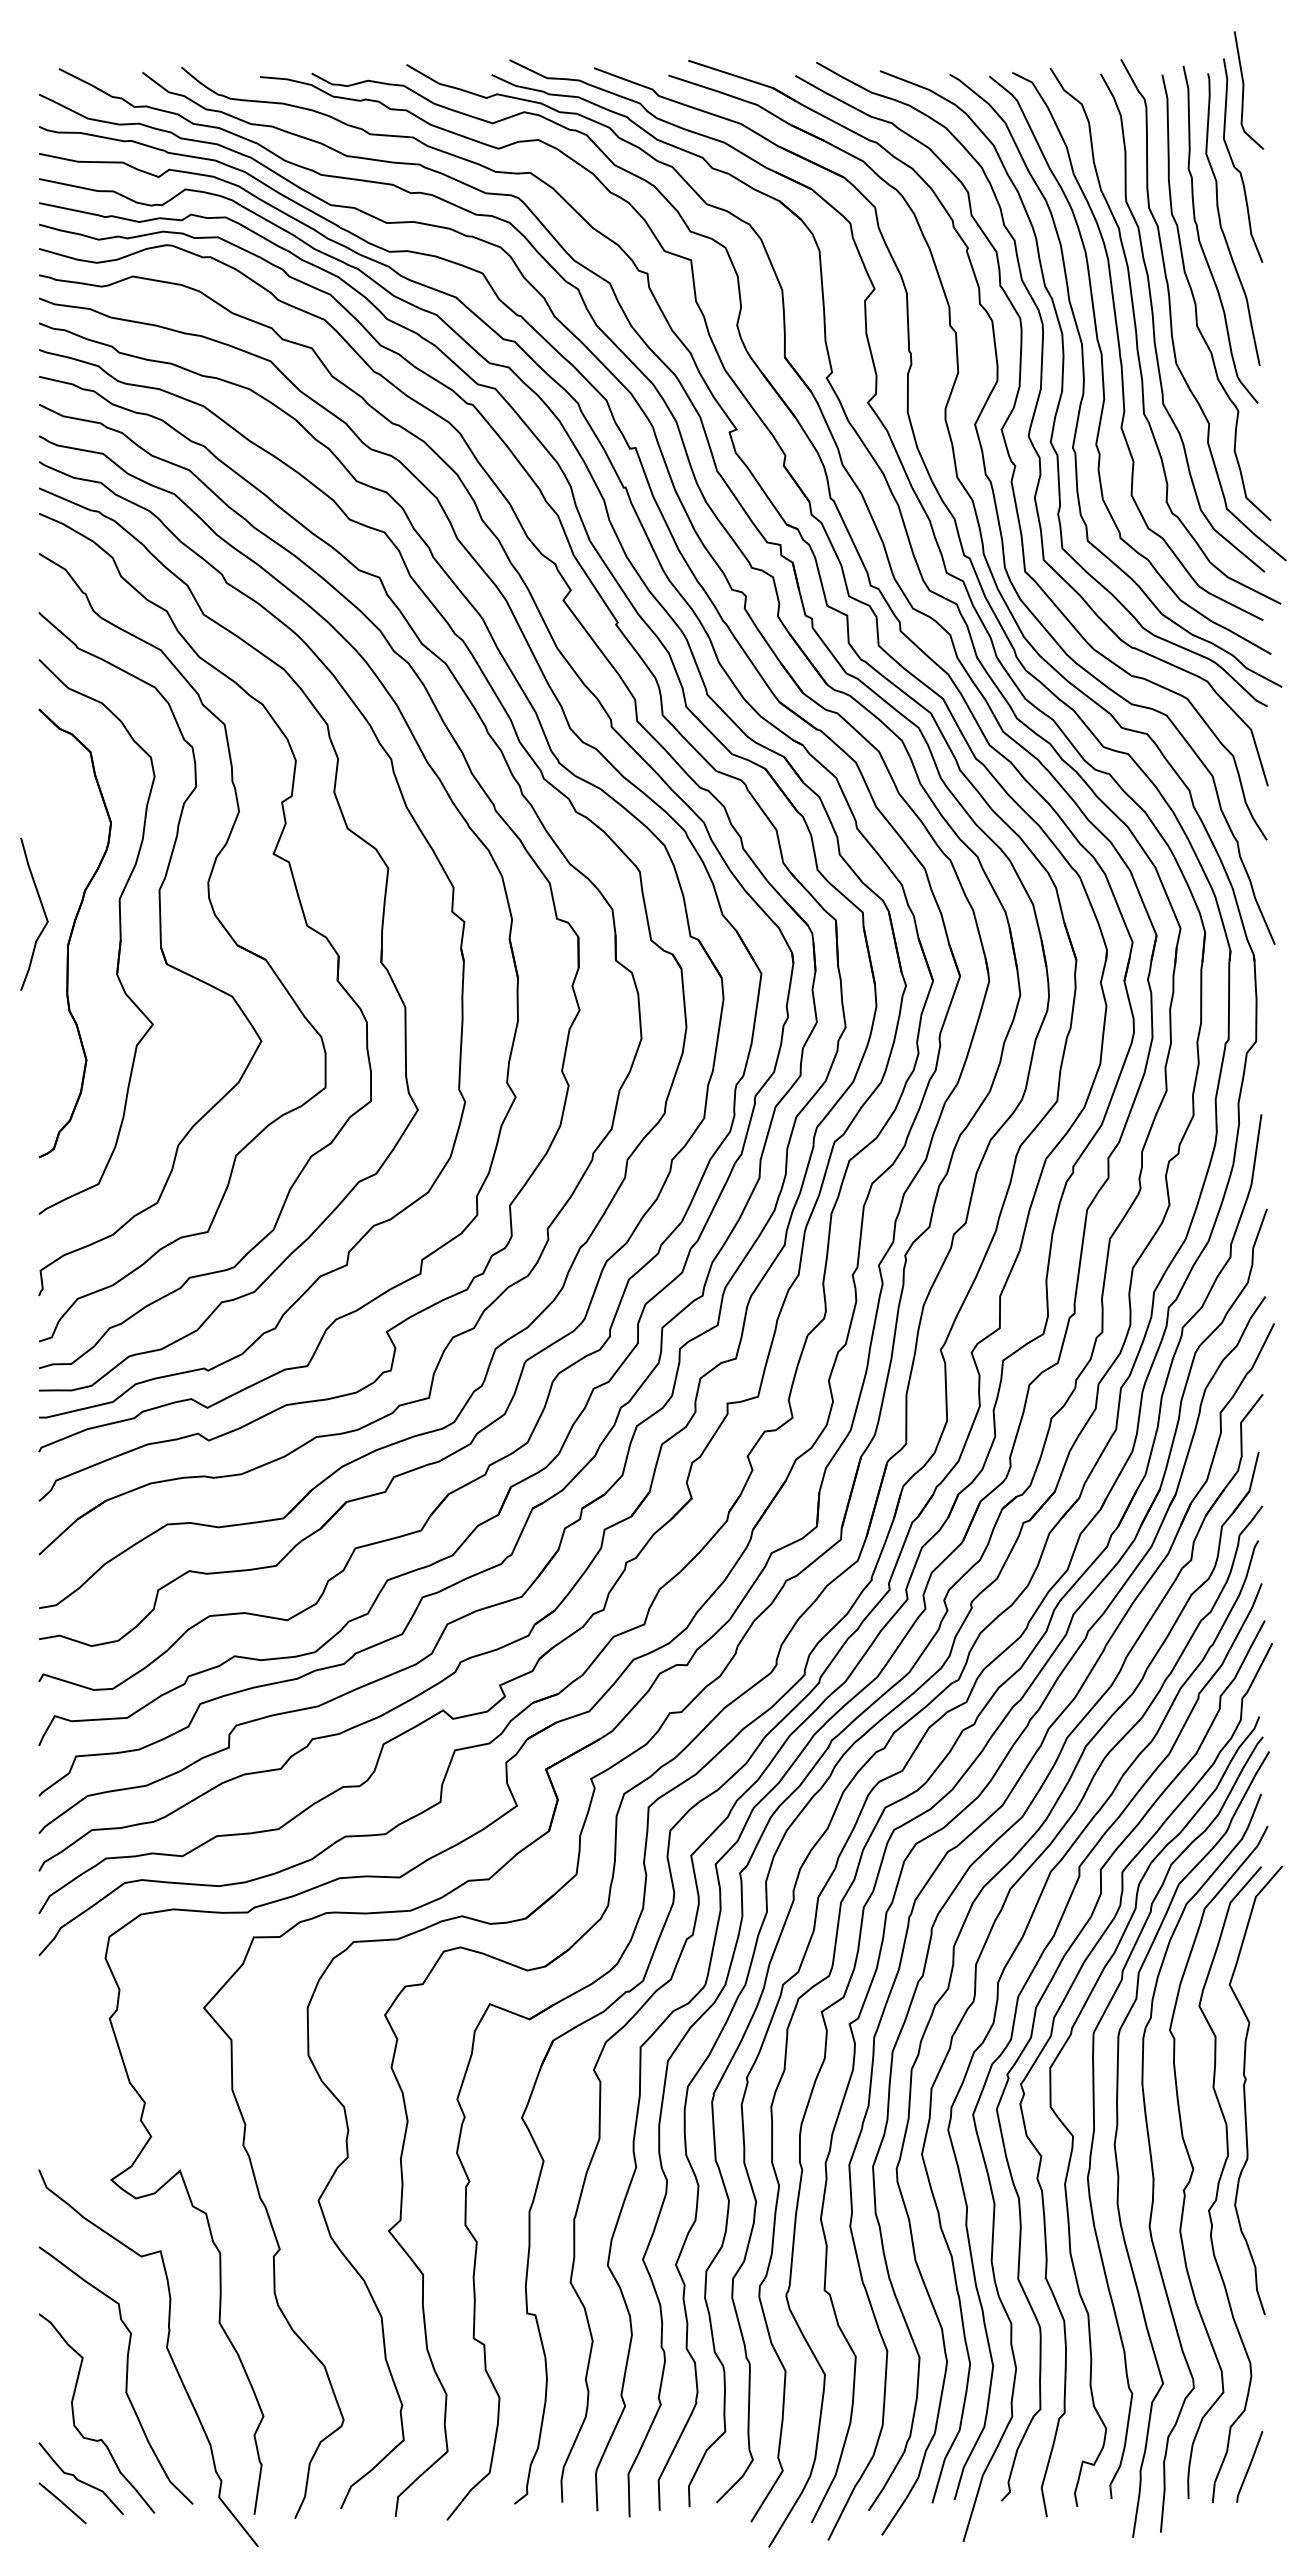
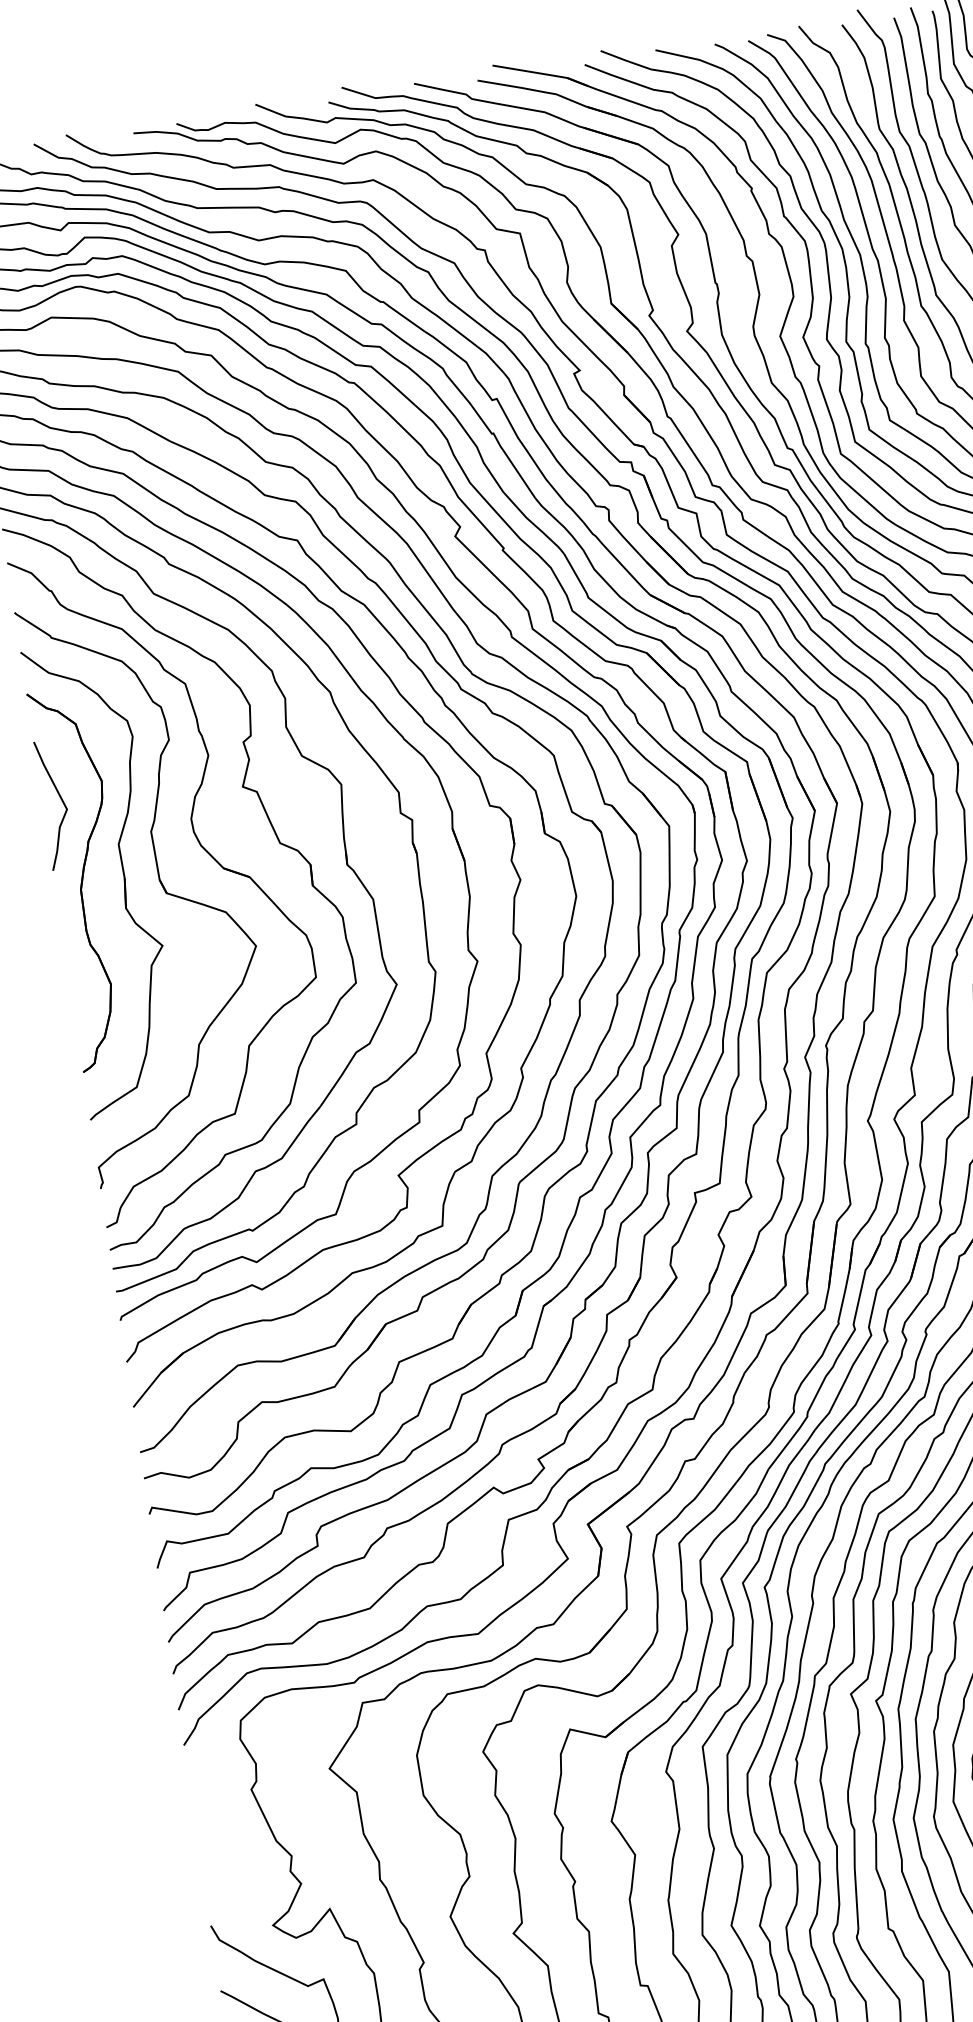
curve: (42, 909) -> (61, 799), moved

